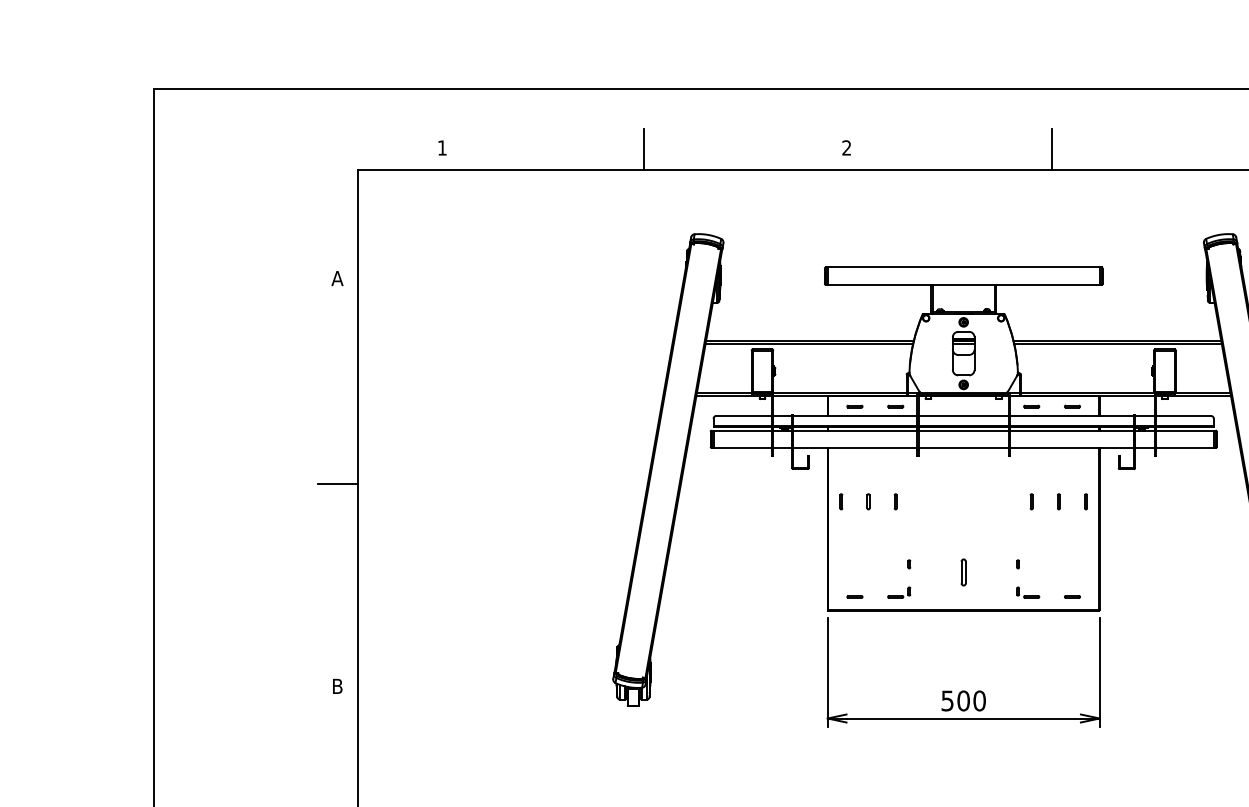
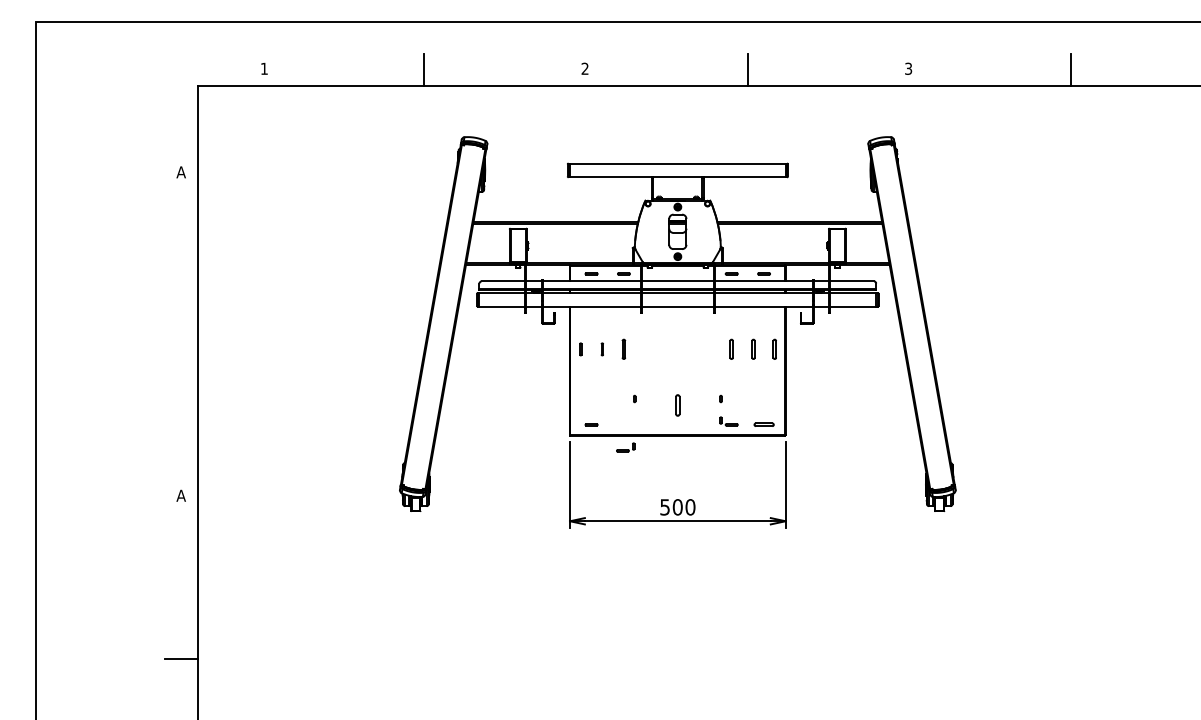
line: (337, 484) -> (181, 335), removed
part: (895, 501) -> (623, 349), size x1.6
part: (1031, 501) -> (731, 349), size x1.6
part: (1057, 501) -> (752, 349), size x1.6
part: (1085, 501) -> (774, 349), size x1.6
part: (898, 592) -> (625, 447), moved
part: (1071, 596) -> (763, 424), size x1.6
text: (336, 686) -> (180, 495), B -> A

